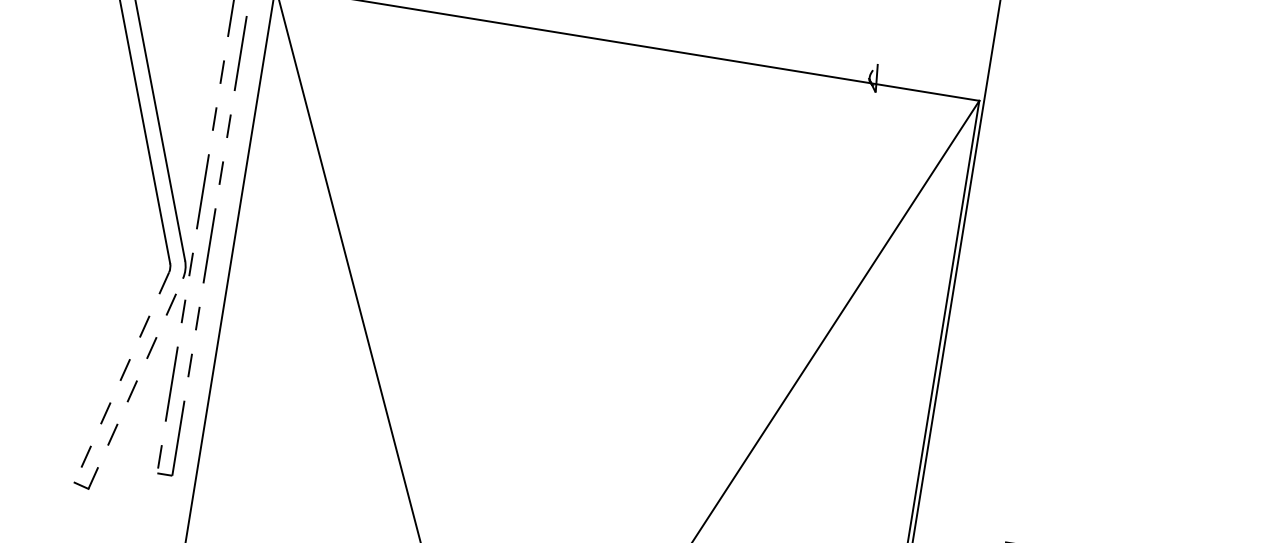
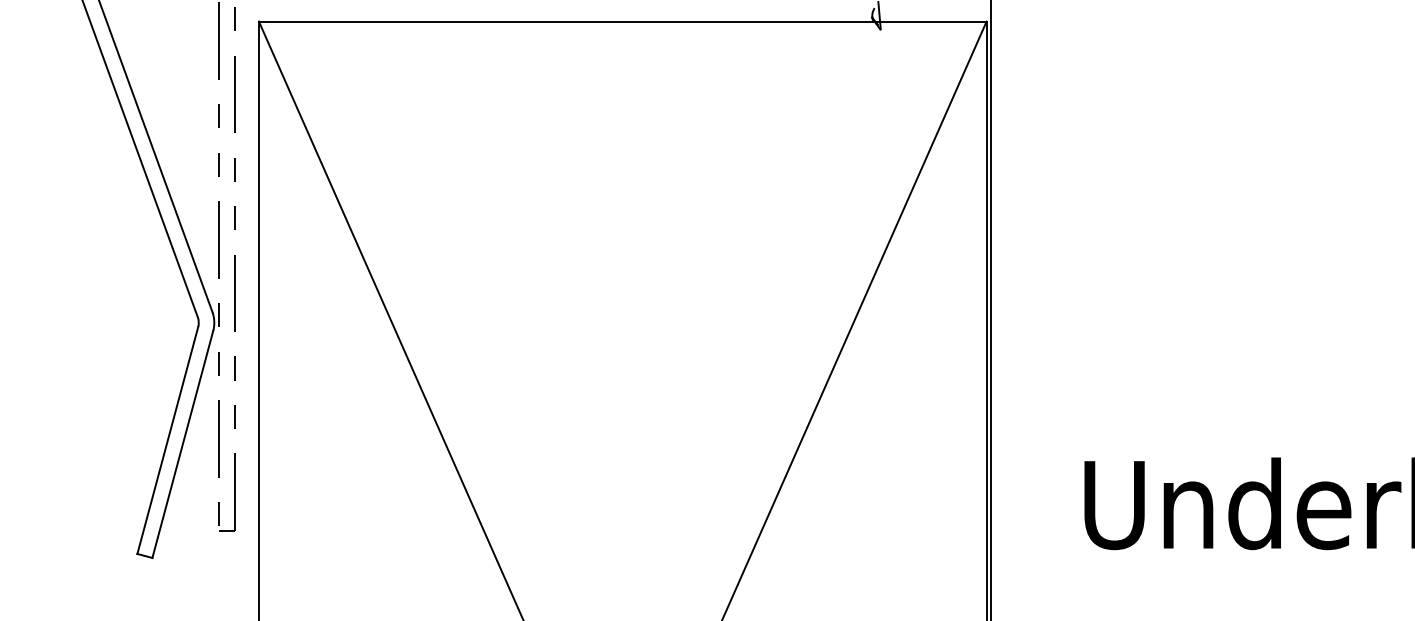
line: (121, 377) -> (167, 440), dashed -> solid
line: (135, 383) -> (182, 444), dashed -> solid

